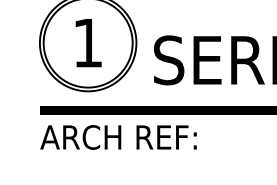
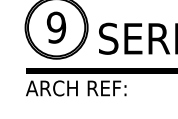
text: (87, 42) -> (56, 27), 1 -> 9

